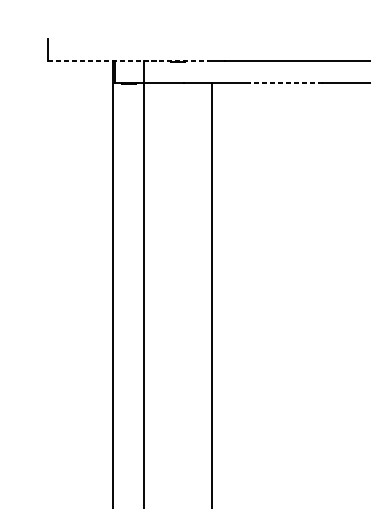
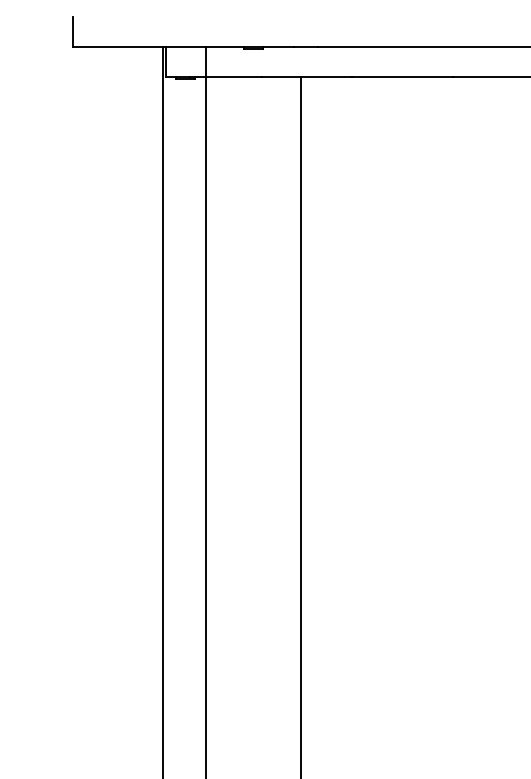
line: (128, 61) -> (184, 47), dashed -> solid
line: (286, 82) -> (402, 77), dashed -> solid

